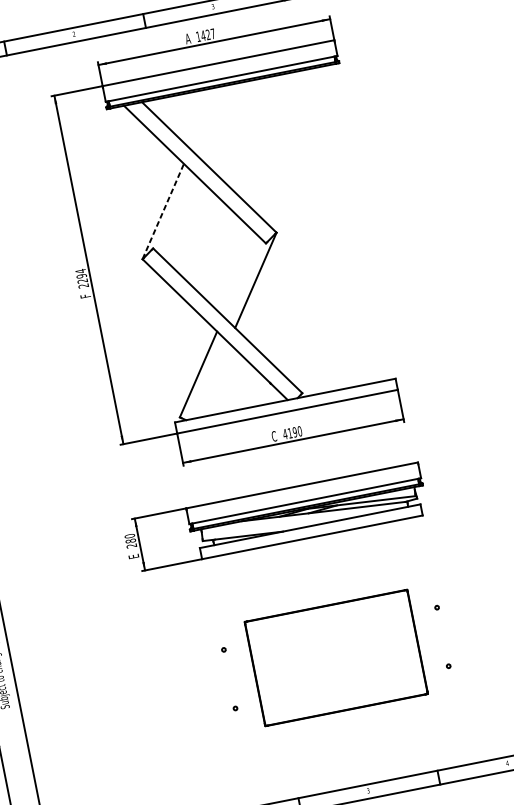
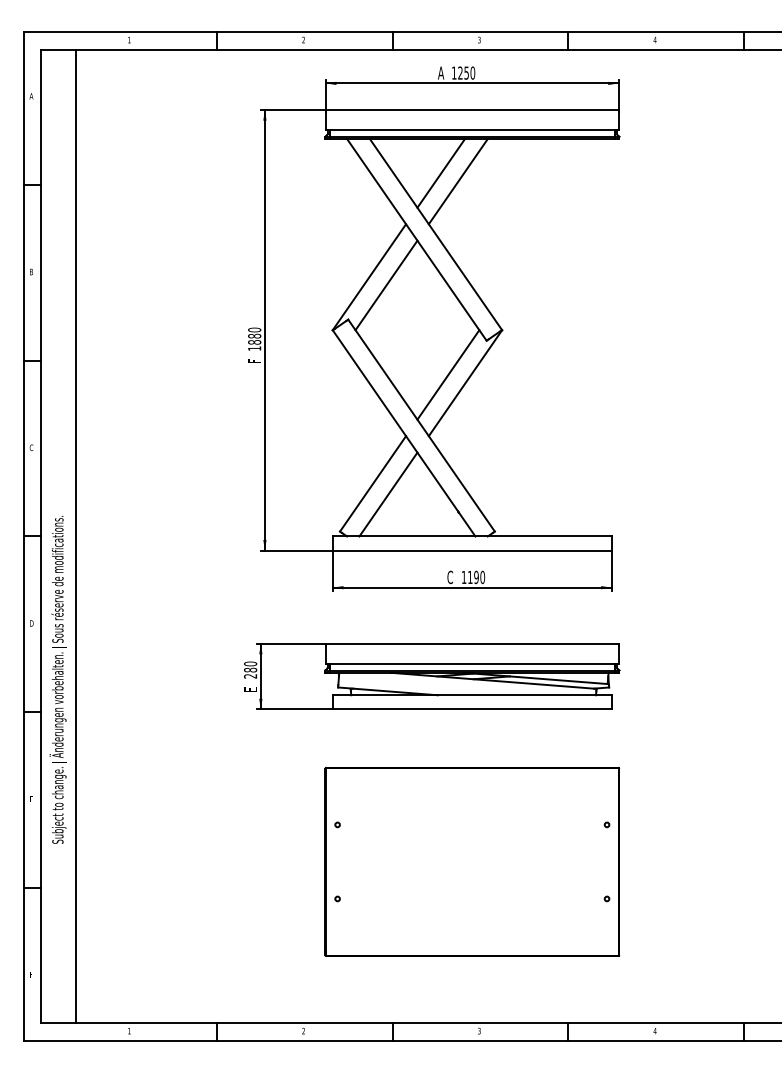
text: (208, 34) -> (466, 72), 1427 -> 1250
line: (203, 118) -> (440, 173), added
line: (217, 122) -> (457, 181), added
line: (163, 210) -> (369, 276), dashed -> solid
line: (178, 215) -> (386, 285), added
line: (241, 276) -> (448, 374), added
text: (81, 278) -> (254, 338), 2294 -> 1880
line: (212, 380) -> (388, 494), added
text: (284, 434) -> (463, 577), 4190 -> 1190
part: (336, 657) -> (472, 861), size x1.43

